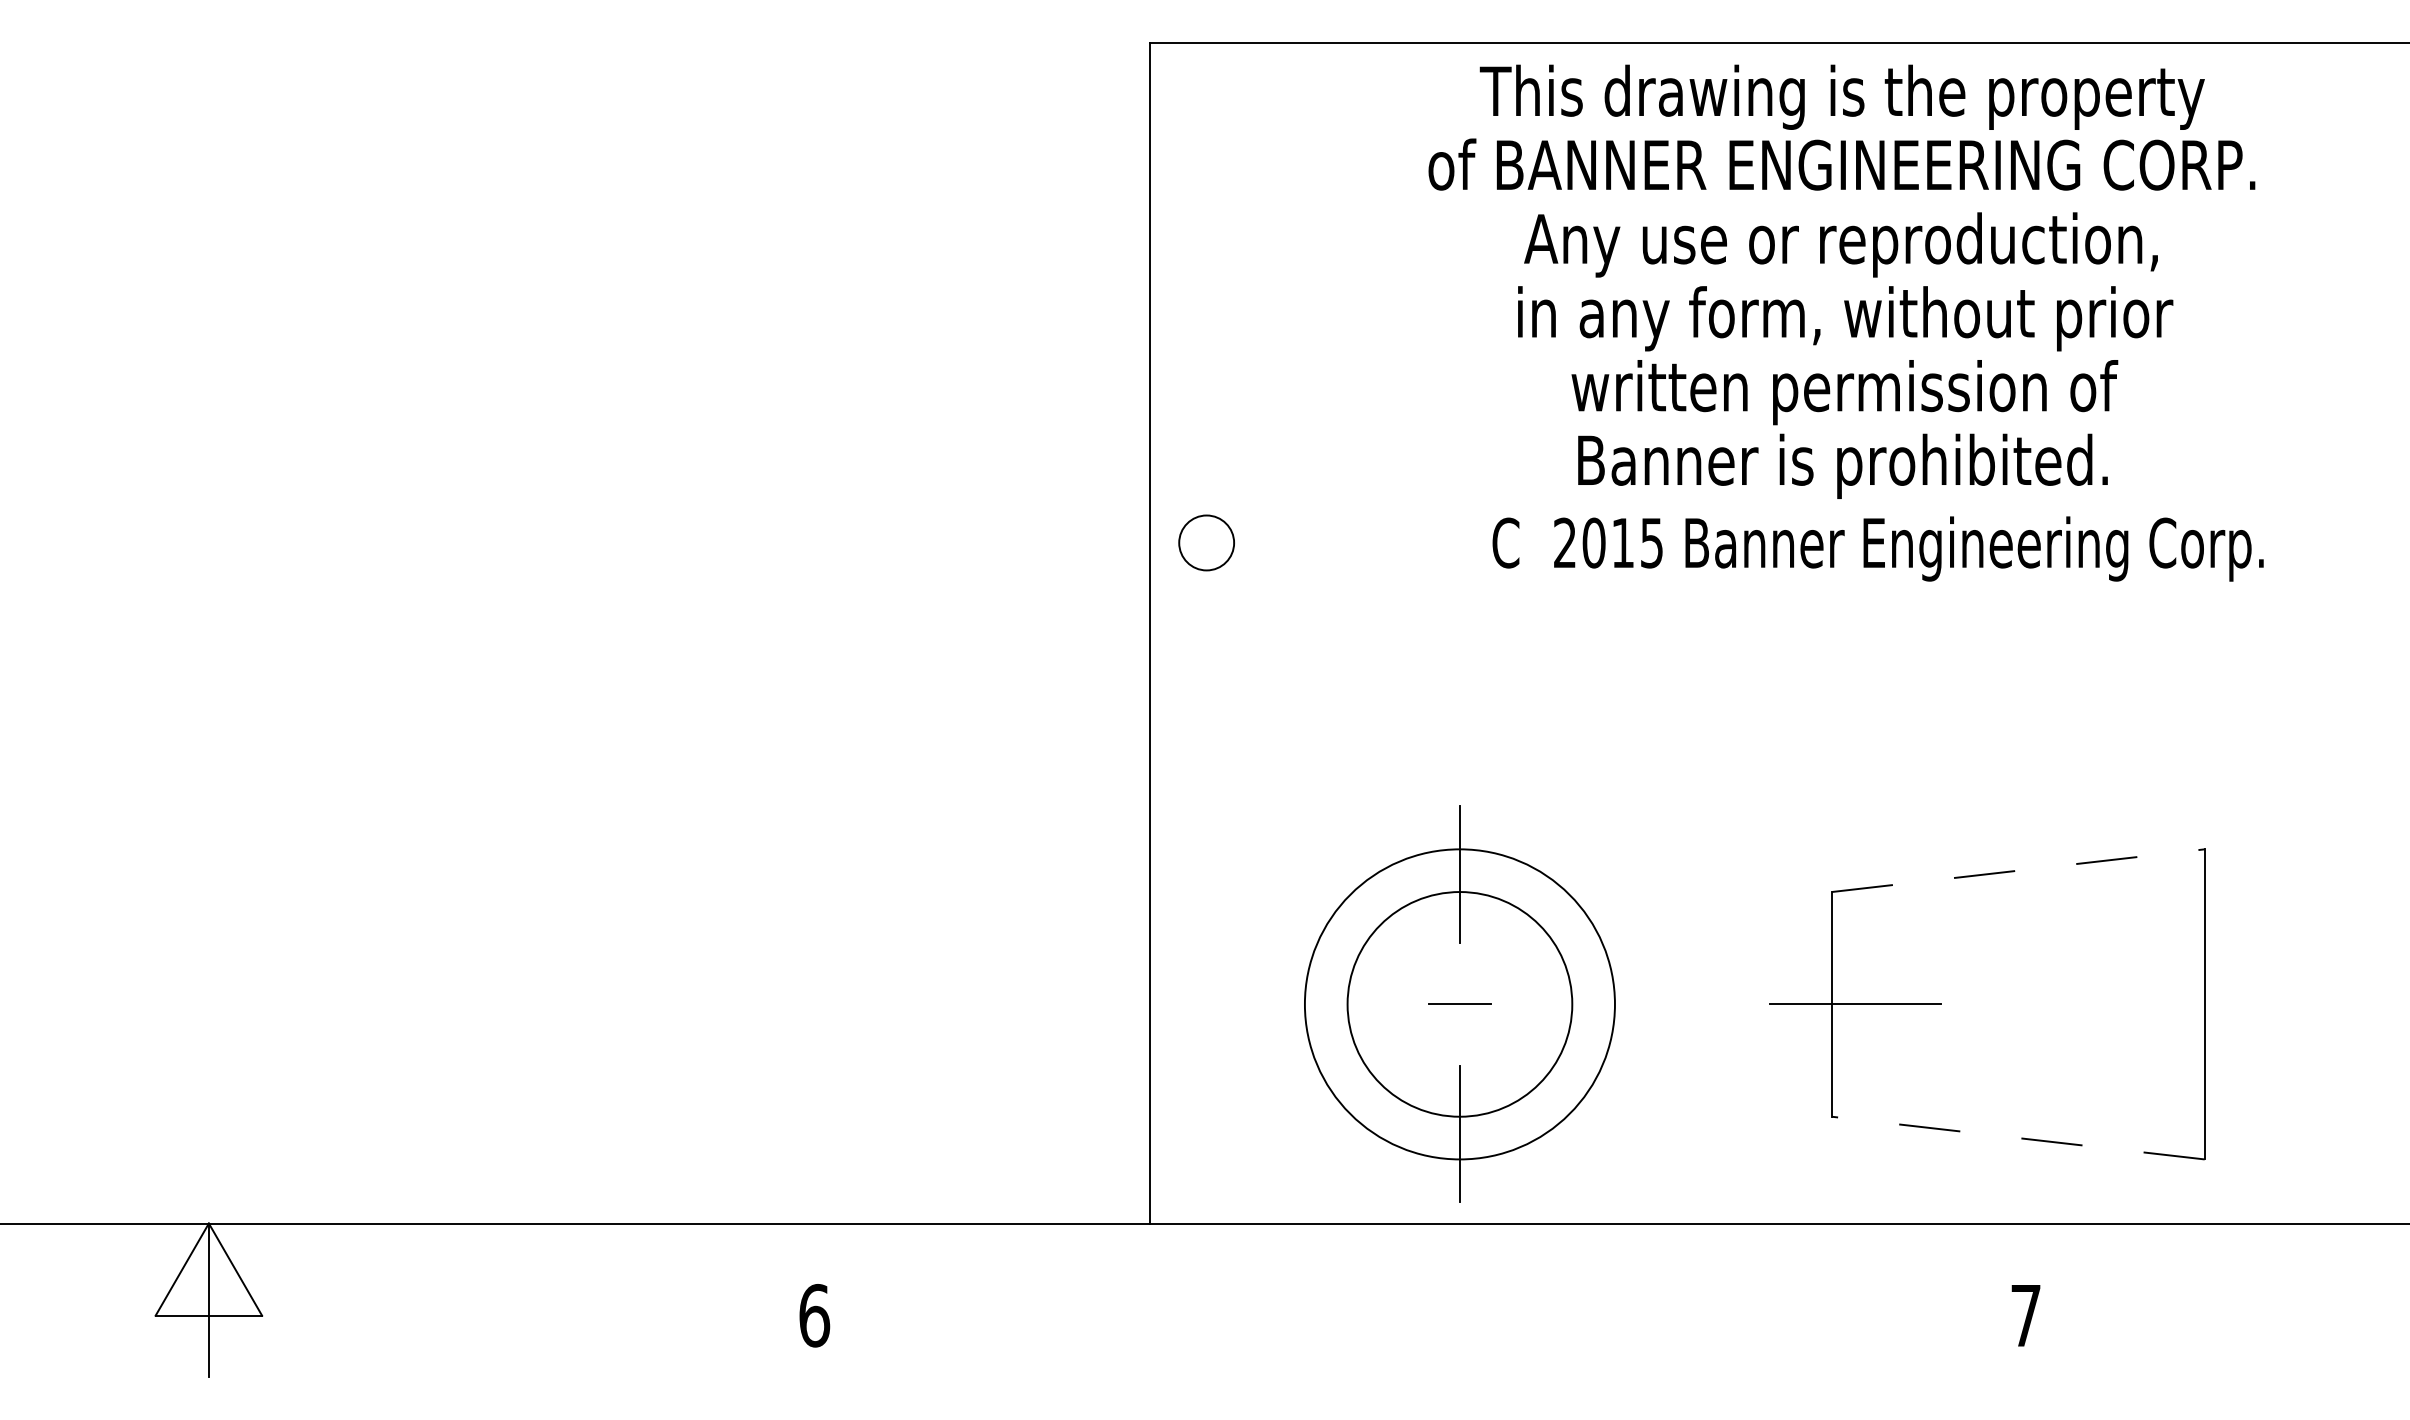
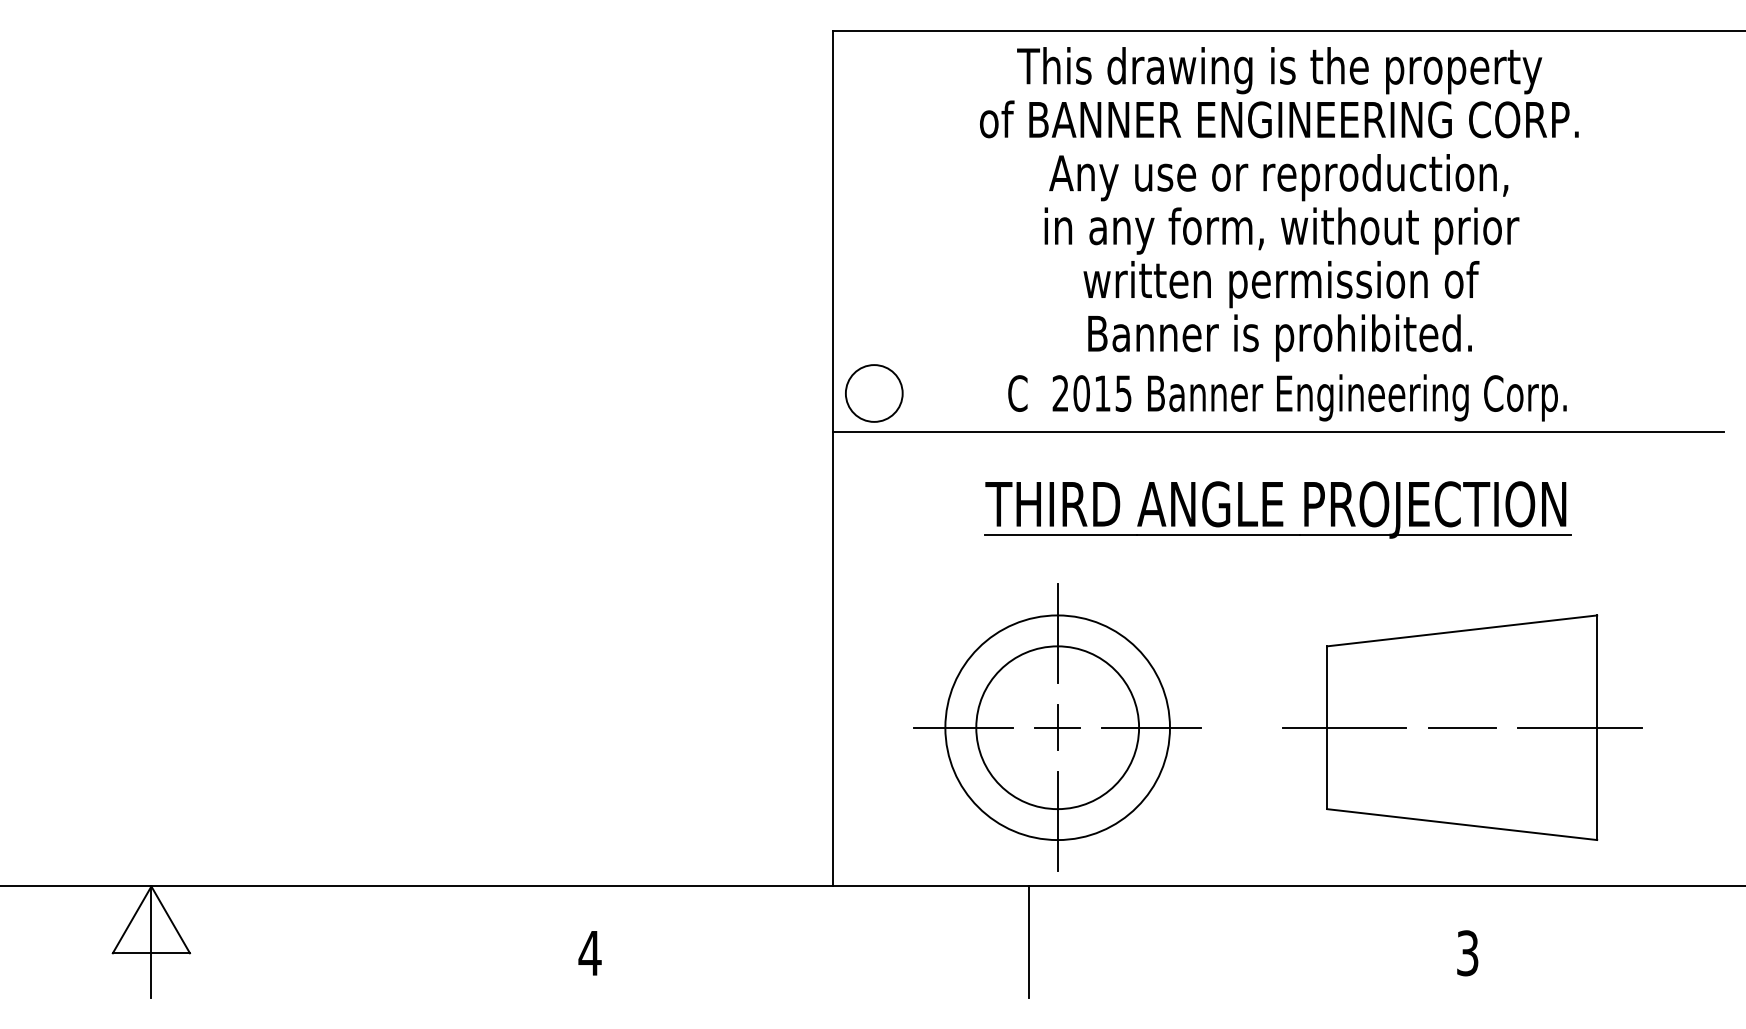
text: (1841, 281) -> (1279, 204), moved
circle: (1206, 542) -> (874, 393), size x1.43
text: (1877, 548) -> (1286, 397), moved
line: (1764, 596) -> (1278, 432), added
part: (1763, 703) -> (1277, 509), added
line: (2018, 870) -> (1462, 630), dashed -> solid
line: (1329, 1004) -> (963, 727), added
line: (1459, 1004) -> (1057, 727), added
line: (1589, 1004) -> (1151, 727), added
line: (2018, 1004) -> (1462, 727), added
line: (2180, 1004) -> (1579, 727), added
line: (2018, 1138) -> (1462, 824), dashed -> solid
line: (1420, 1300) -> (1029, 942), added
text: (814, 1315) -> (590, 953), 6 -> 4
text: (2025, 1315) -> (1467, 953), 7 -> 3

